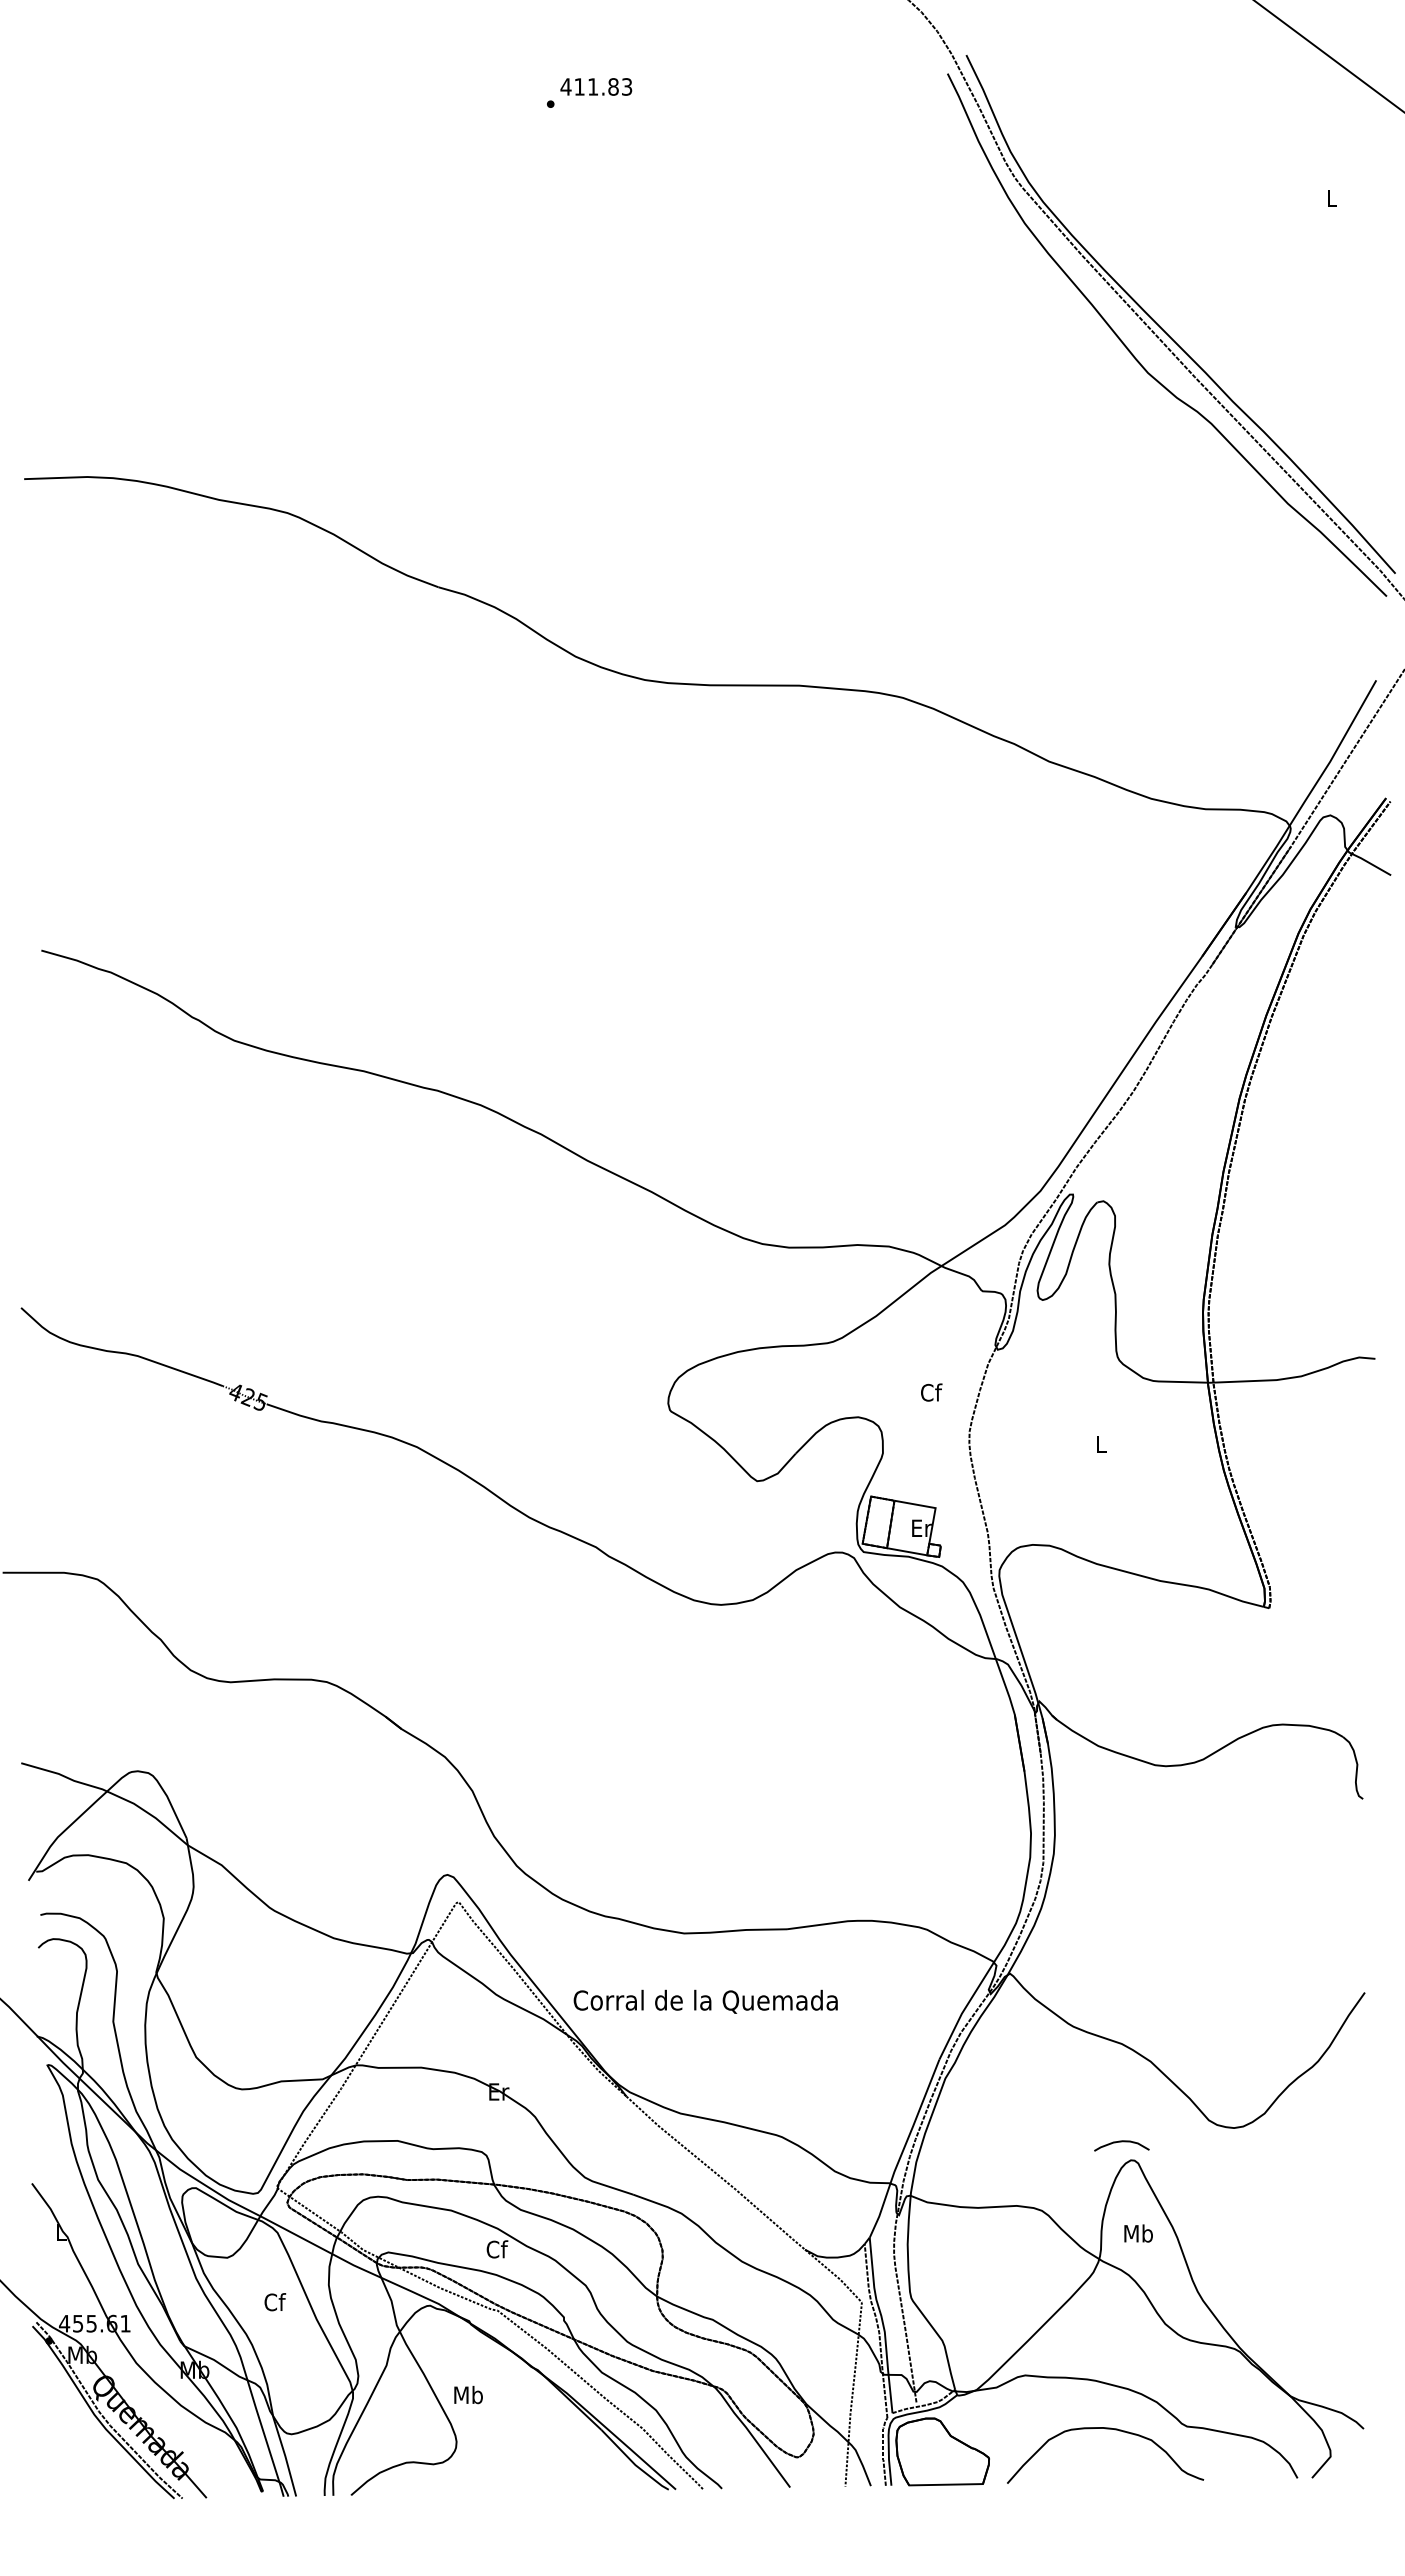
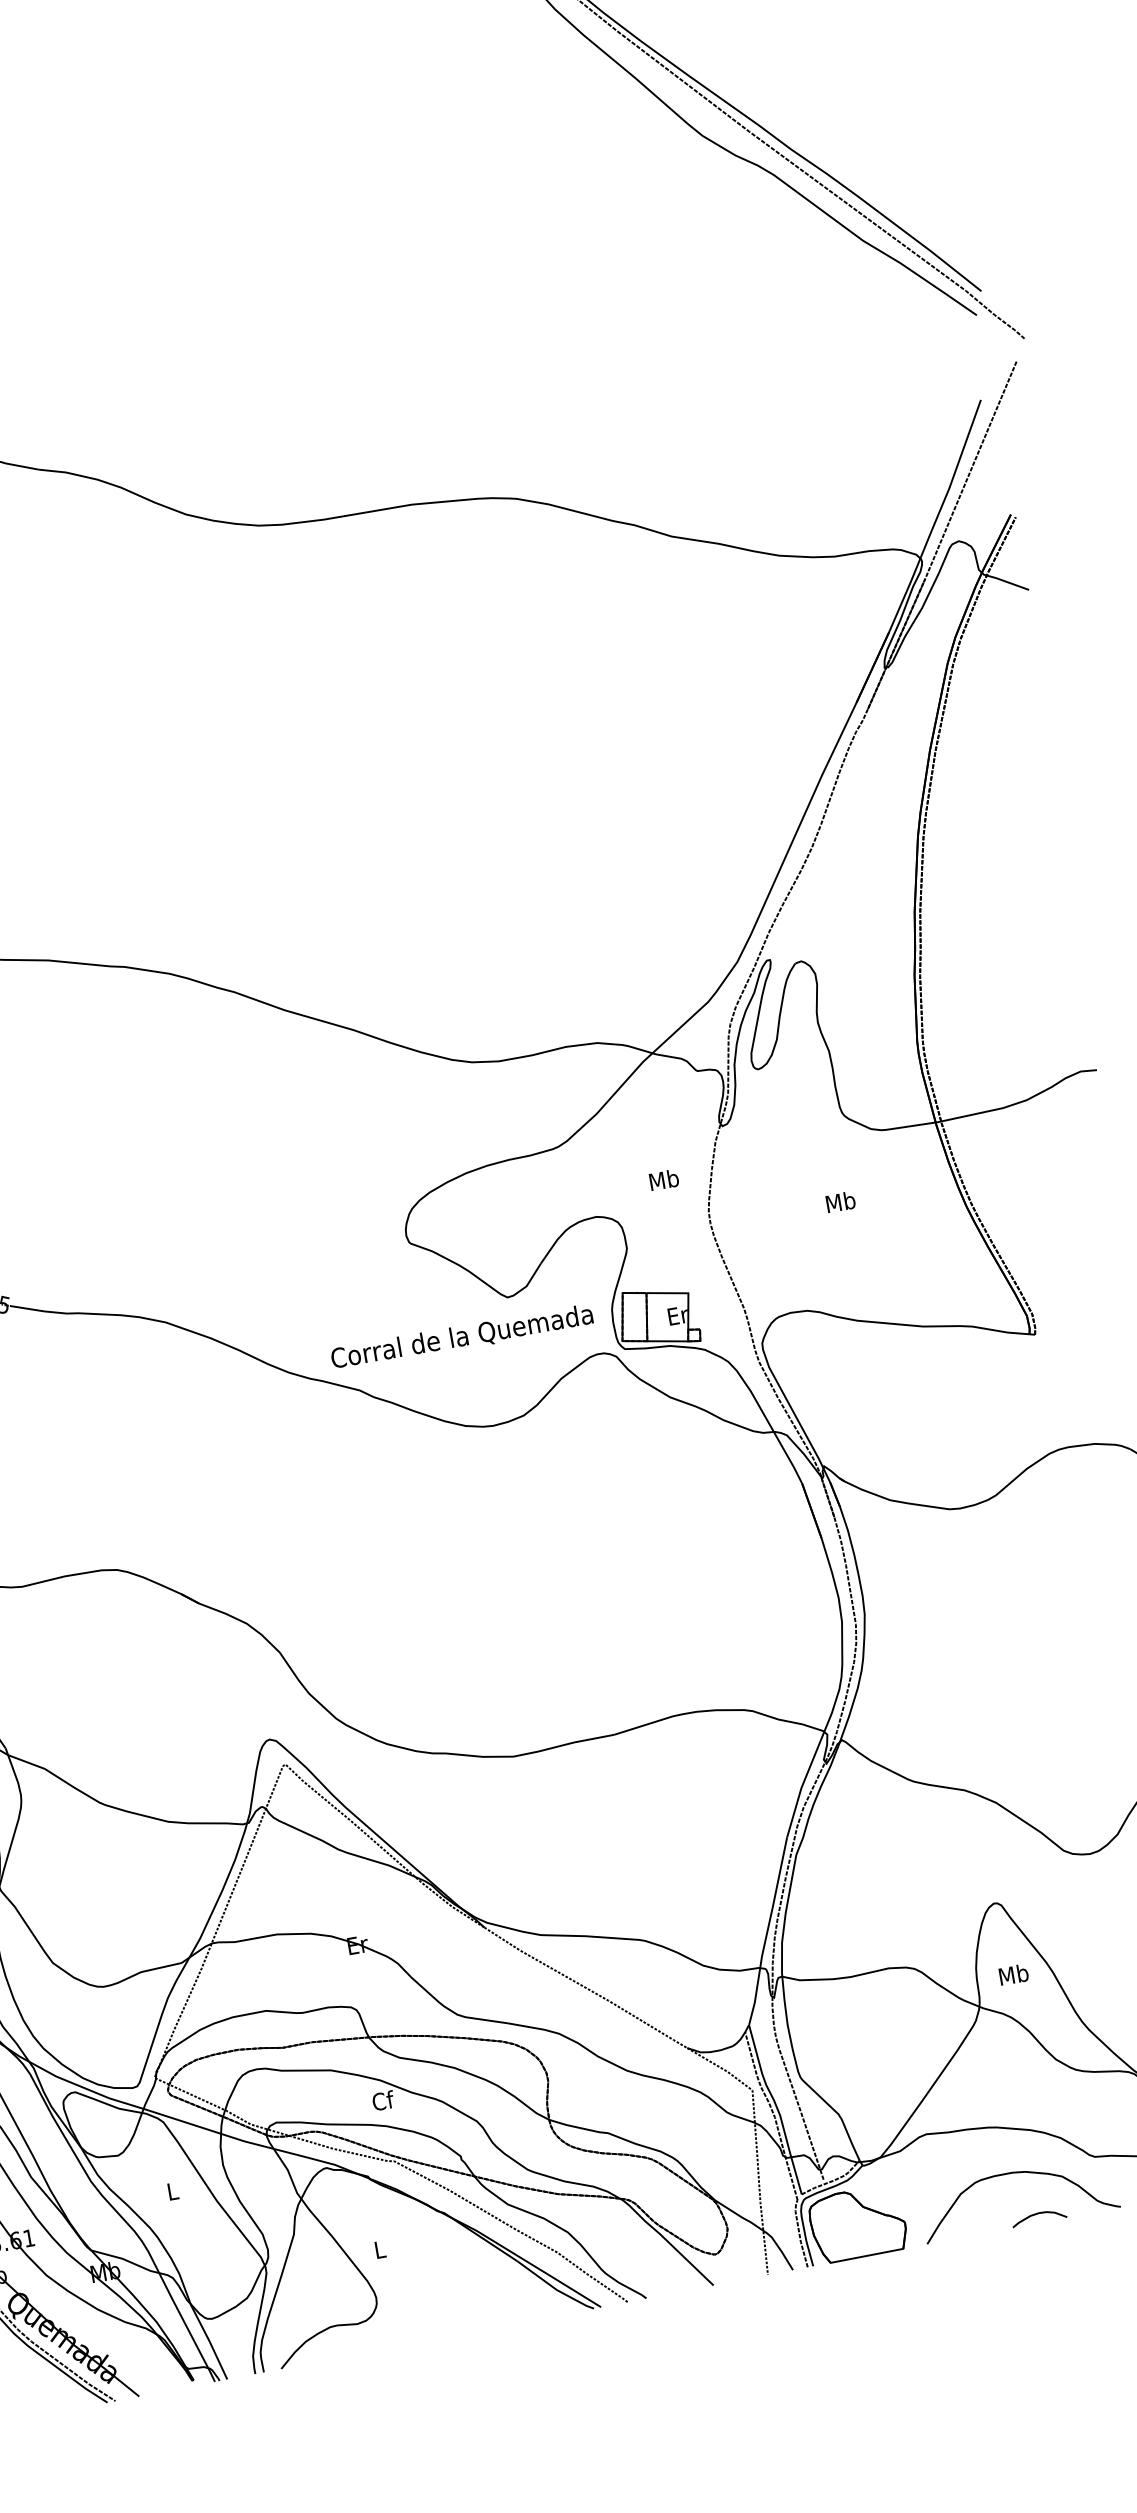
text: (931, 1392) -> (664, 1179), Cf -> Mb
text: (1100, 1444) -> (840, 1202), L -> Mb
text: (705, 2001) -> (461, 1337), moved
curve: (1121, 2142) -> (1038, 2214), moved
text: (275, 2302) -> (173, 2191), Cf -> L
text: (468, 2394) -> (379, 2249), Mb -> L

